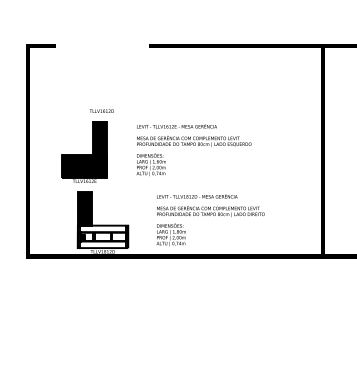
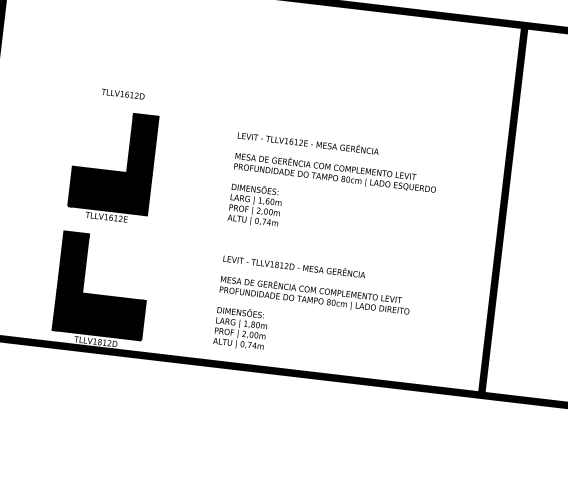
text: (193, 150) -> (332, 188), moved
part: (84, 151) -> (112, 164), moved
text: (210, 220) -> (312, 311), moved
fill: (102, 236) -> (98, 314), added

